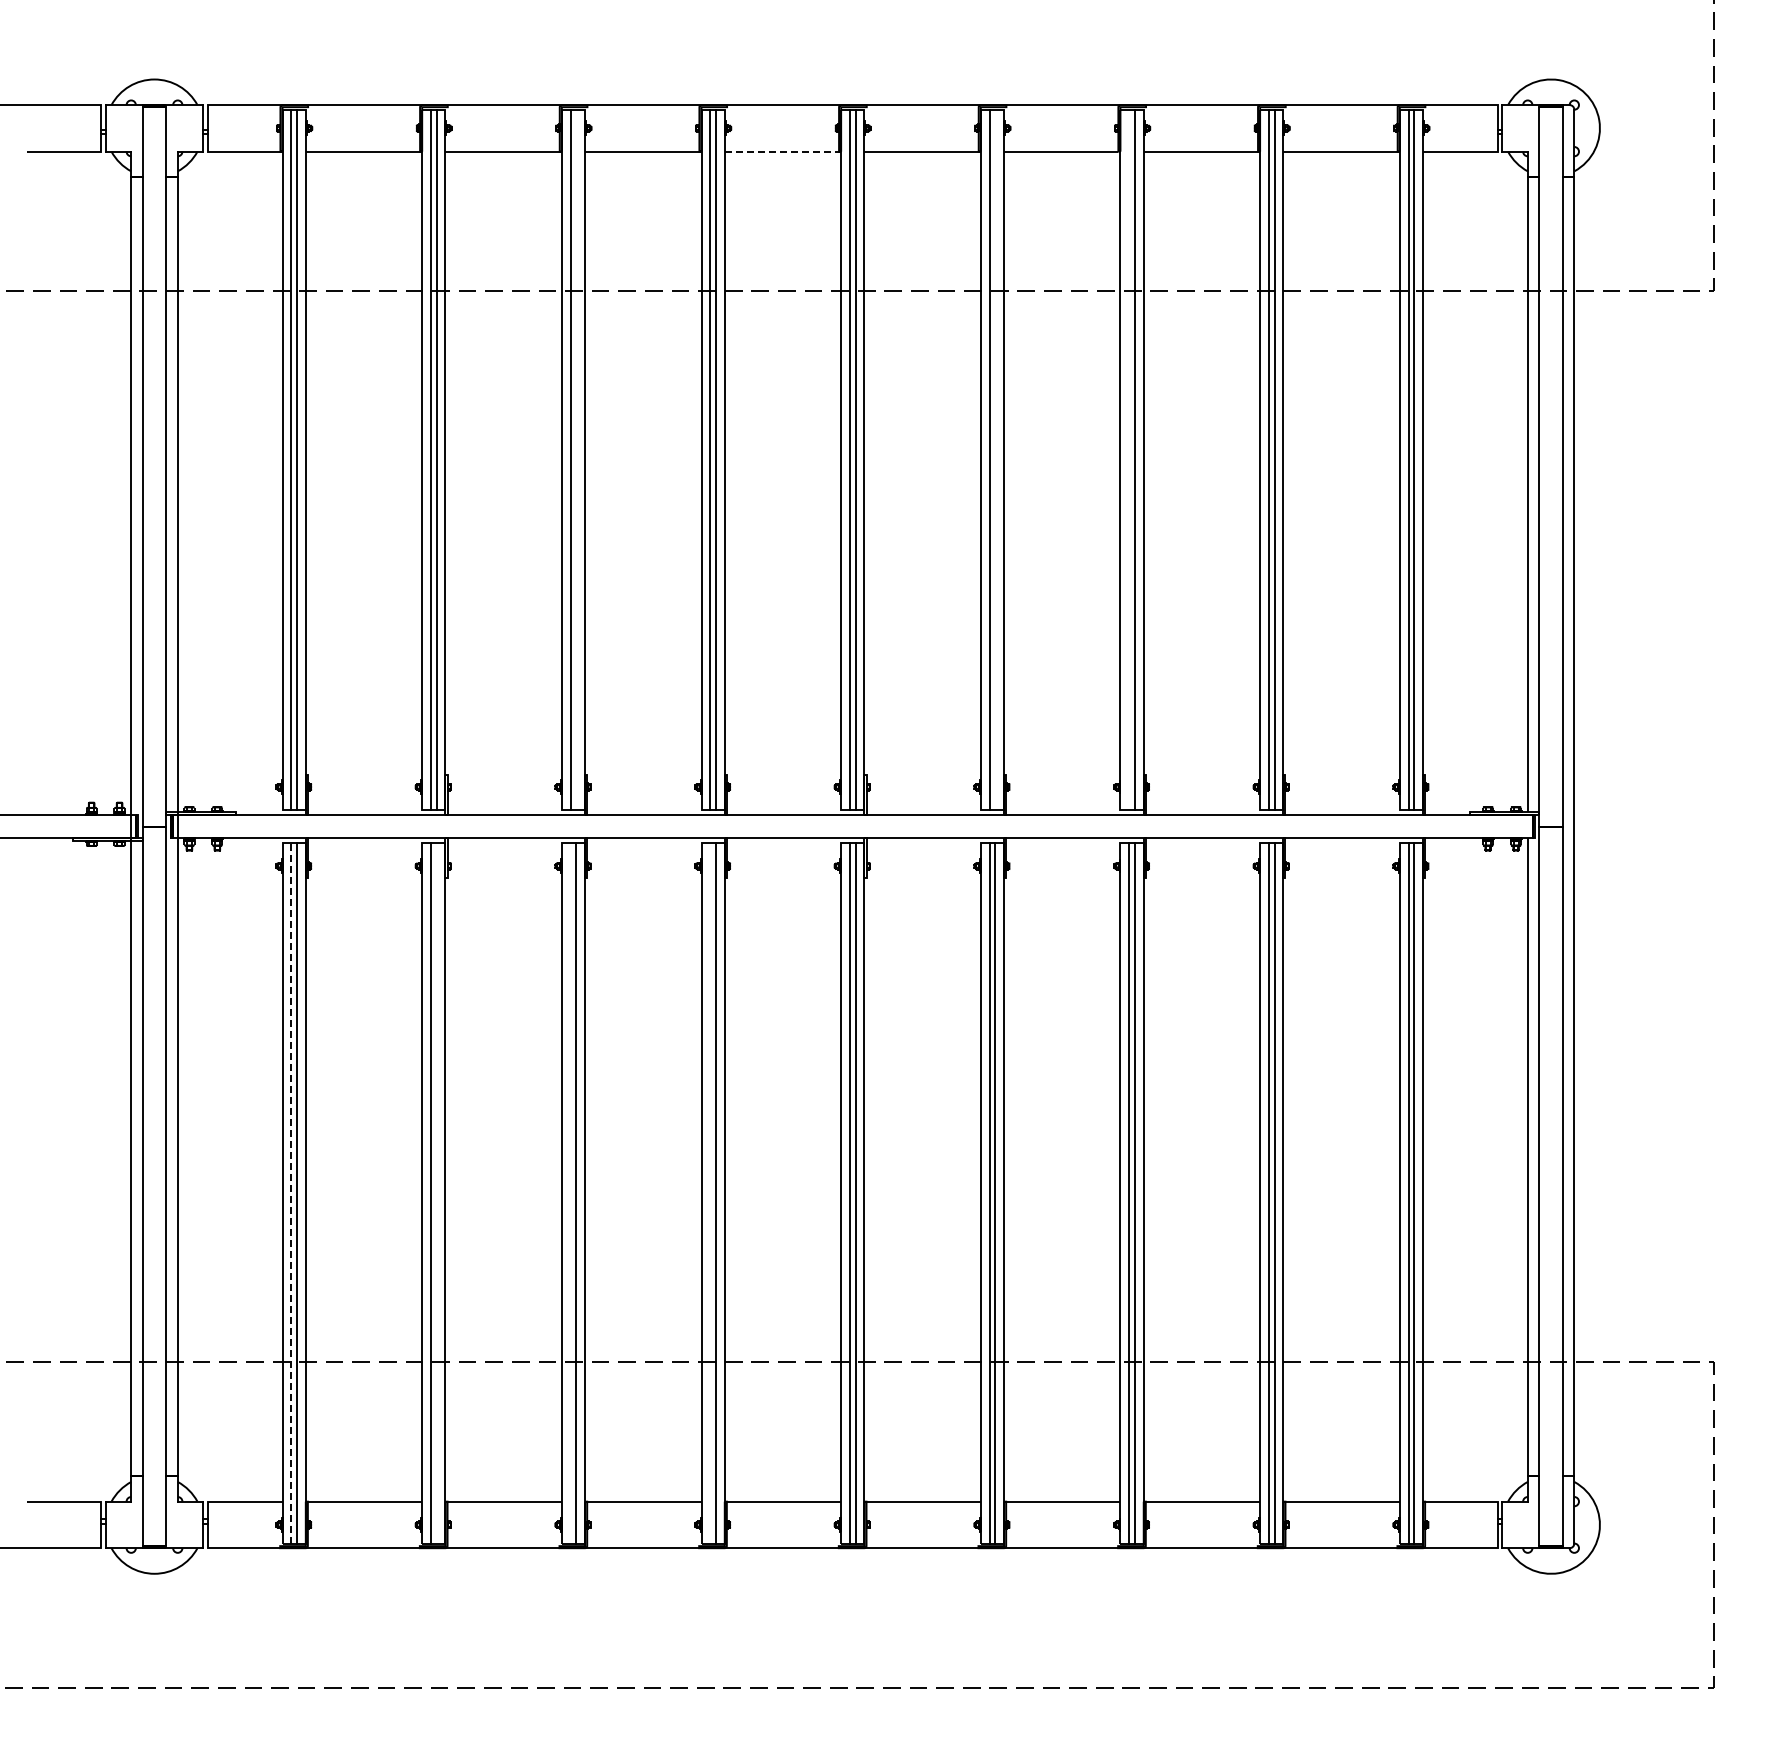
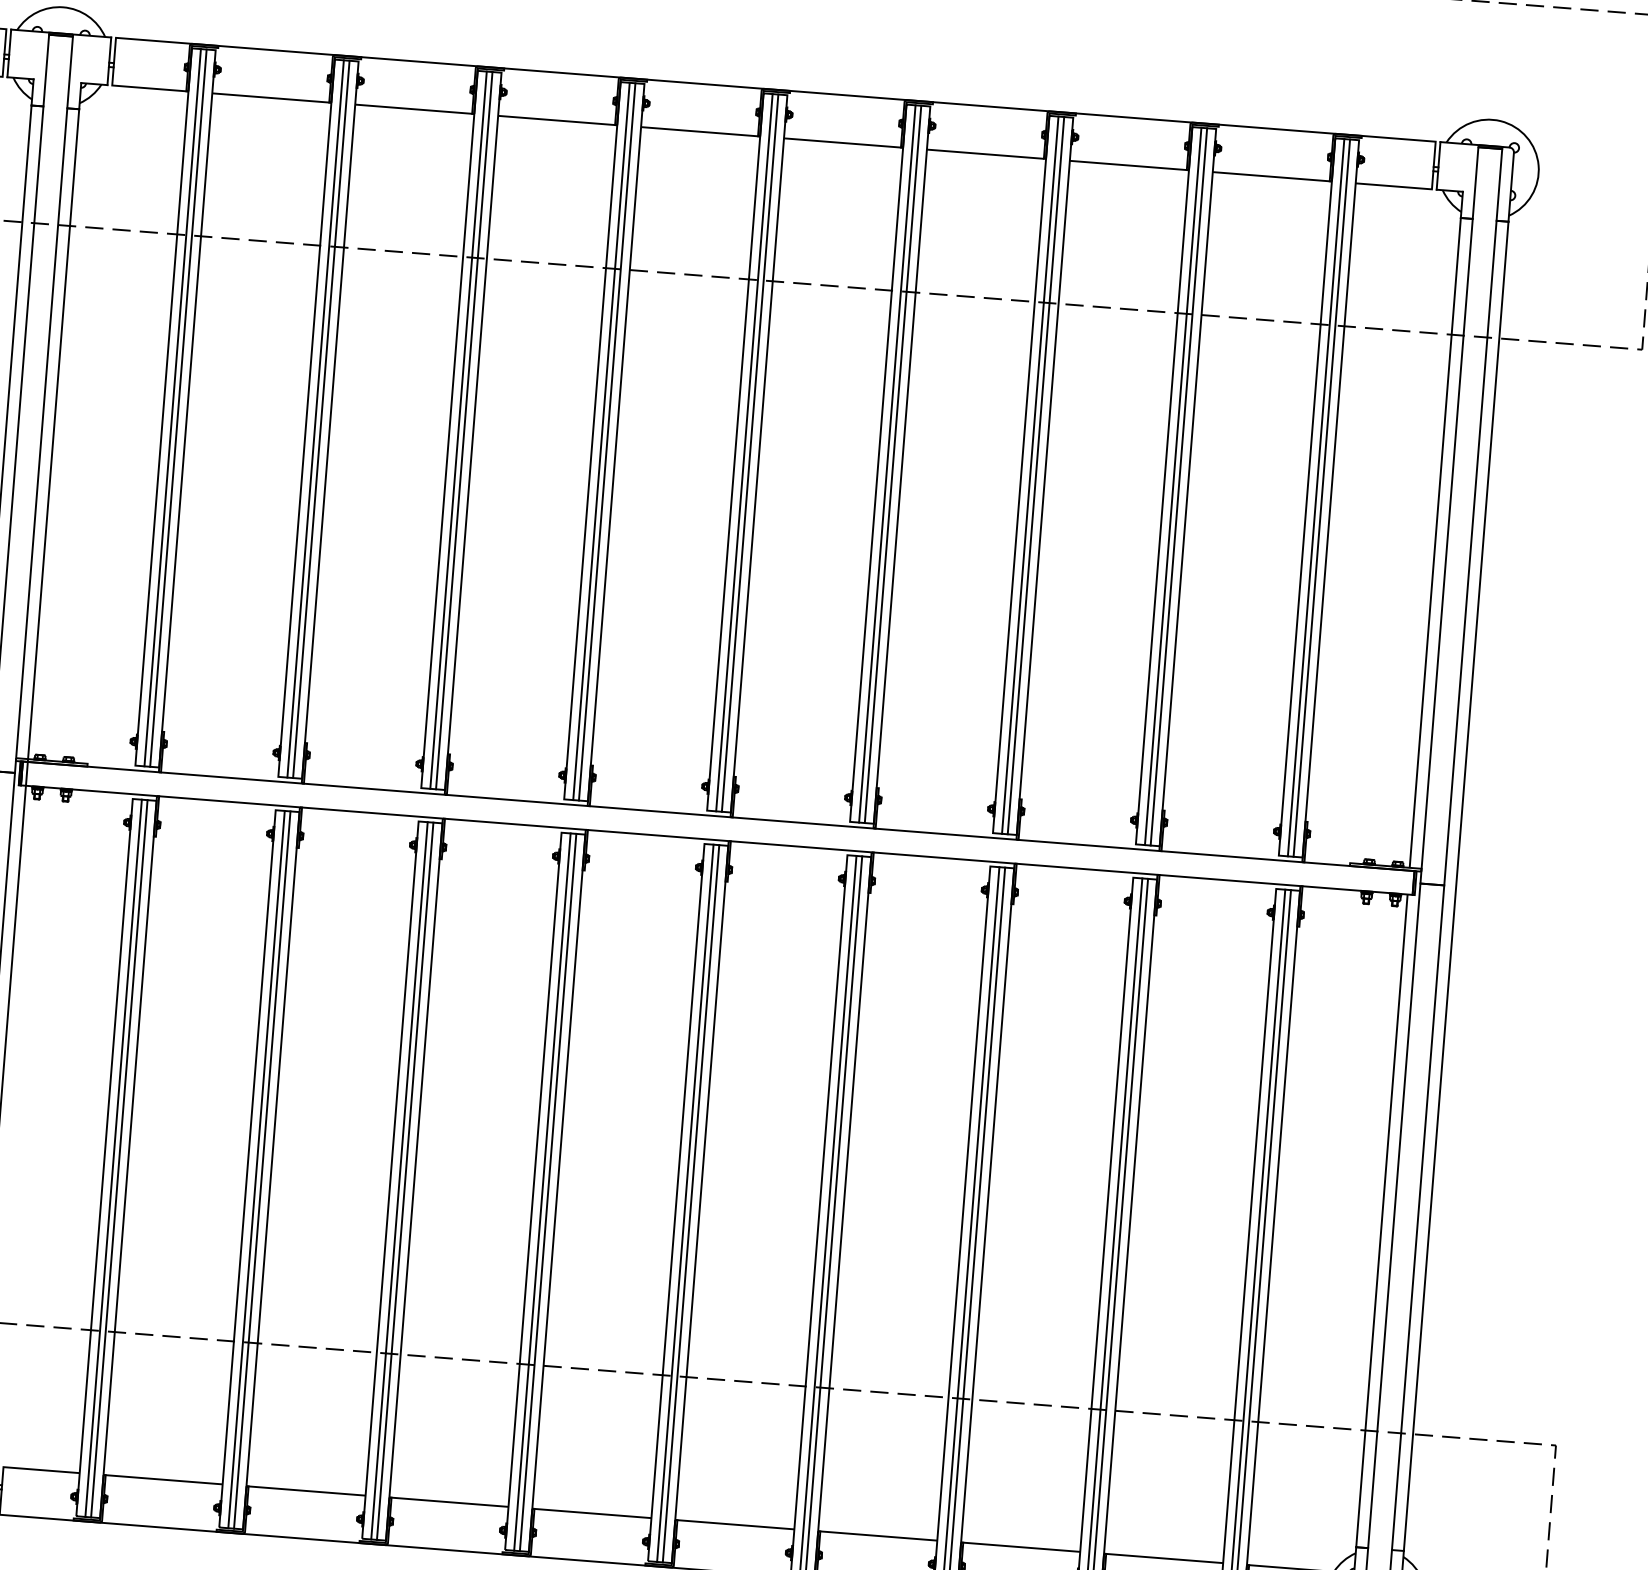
line: (783, 151) -> (701, 131), dashed -> solid
line: (576, 459) -> (464, 430), added
line: (995, 459) -> (893, 463), added
line: (1129, 459) -> (1030, 474), added
line: (291, 1192) -> (113, 1157), dashed -> solid
line: (436, 1192) -> (262, 1169), added
line: (570, 1192) -> (399, 1179), added
line: (710, 1192) -> (542, 1191), added

